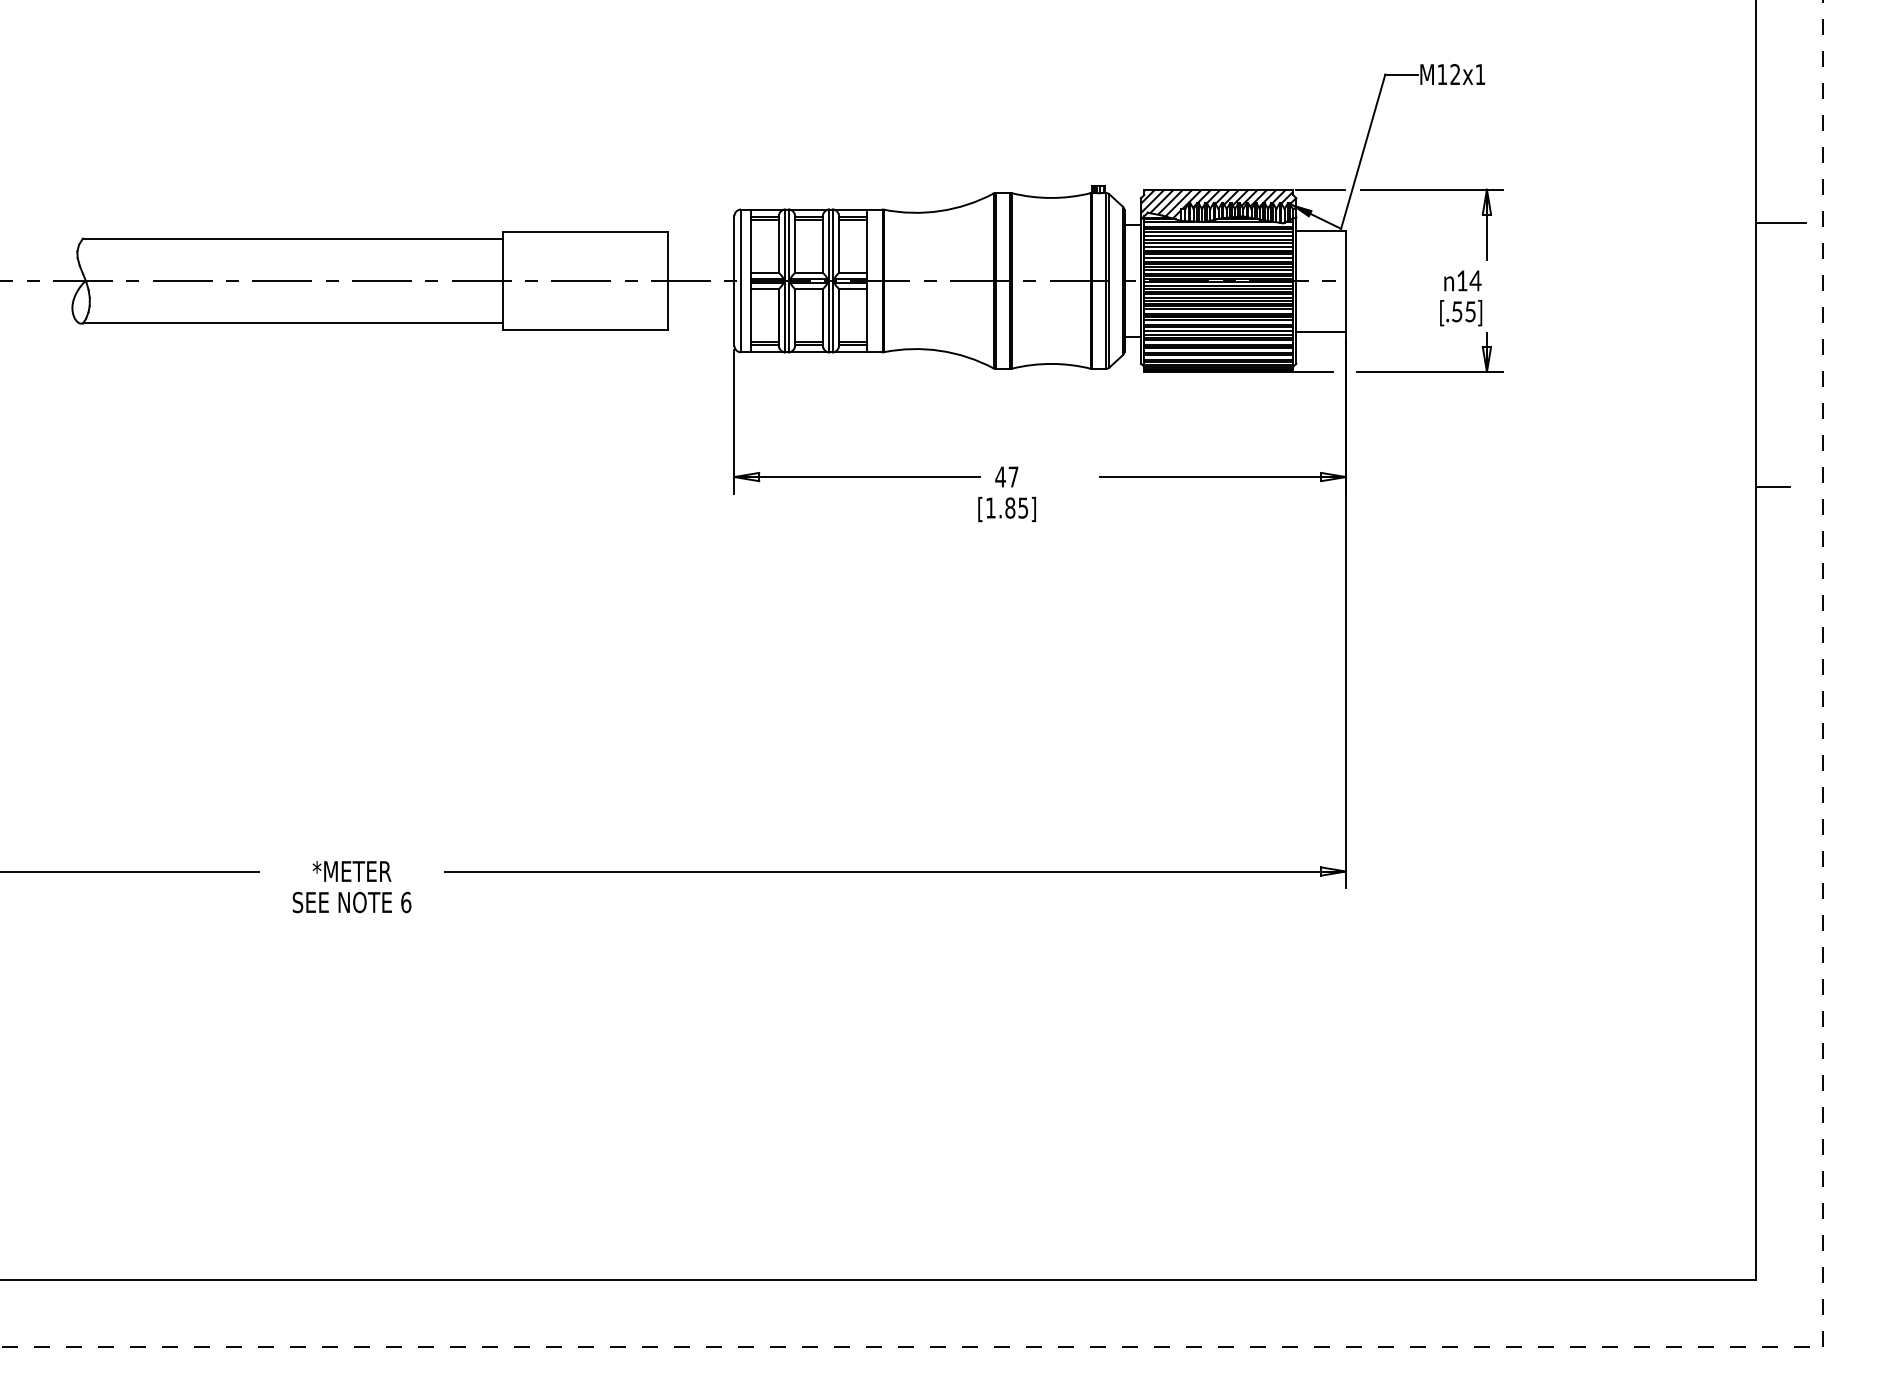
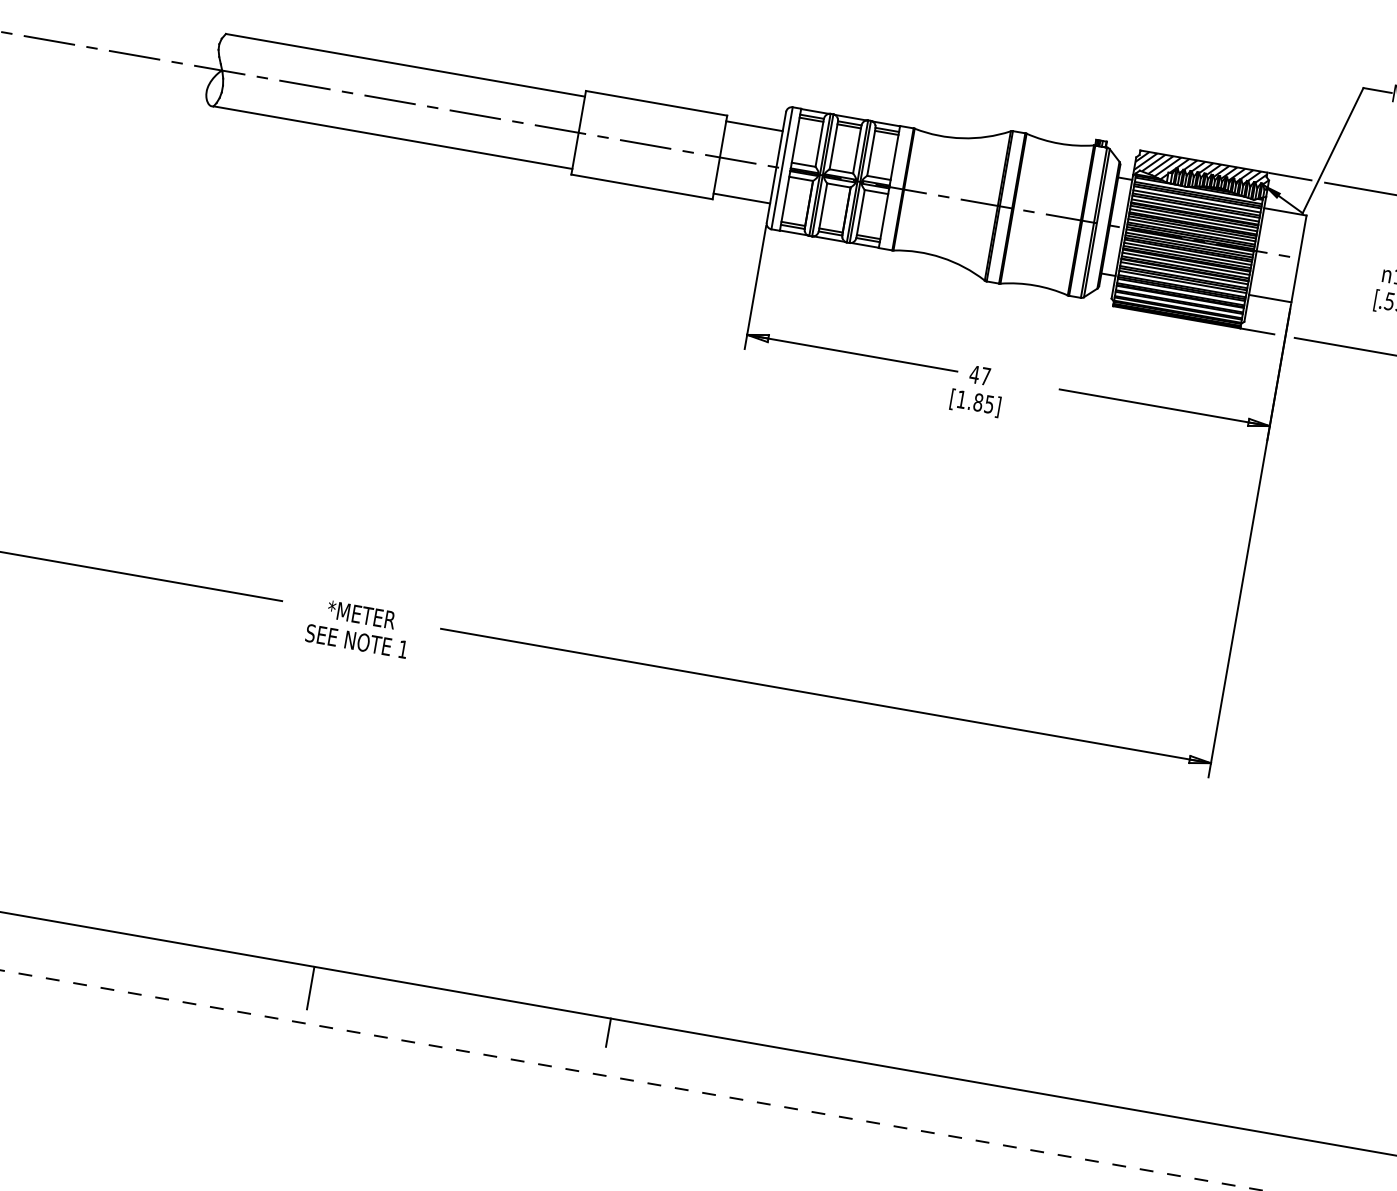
line: (701, 238) -> (754, 126), added
line: (701, 323) -> (741, 198), added
text: (406, 902) -> (403, 649), 6 -> 1
line: (715, 1296) -> (608, 1032), added
line: (368, 1305) -> (310, 988), added

